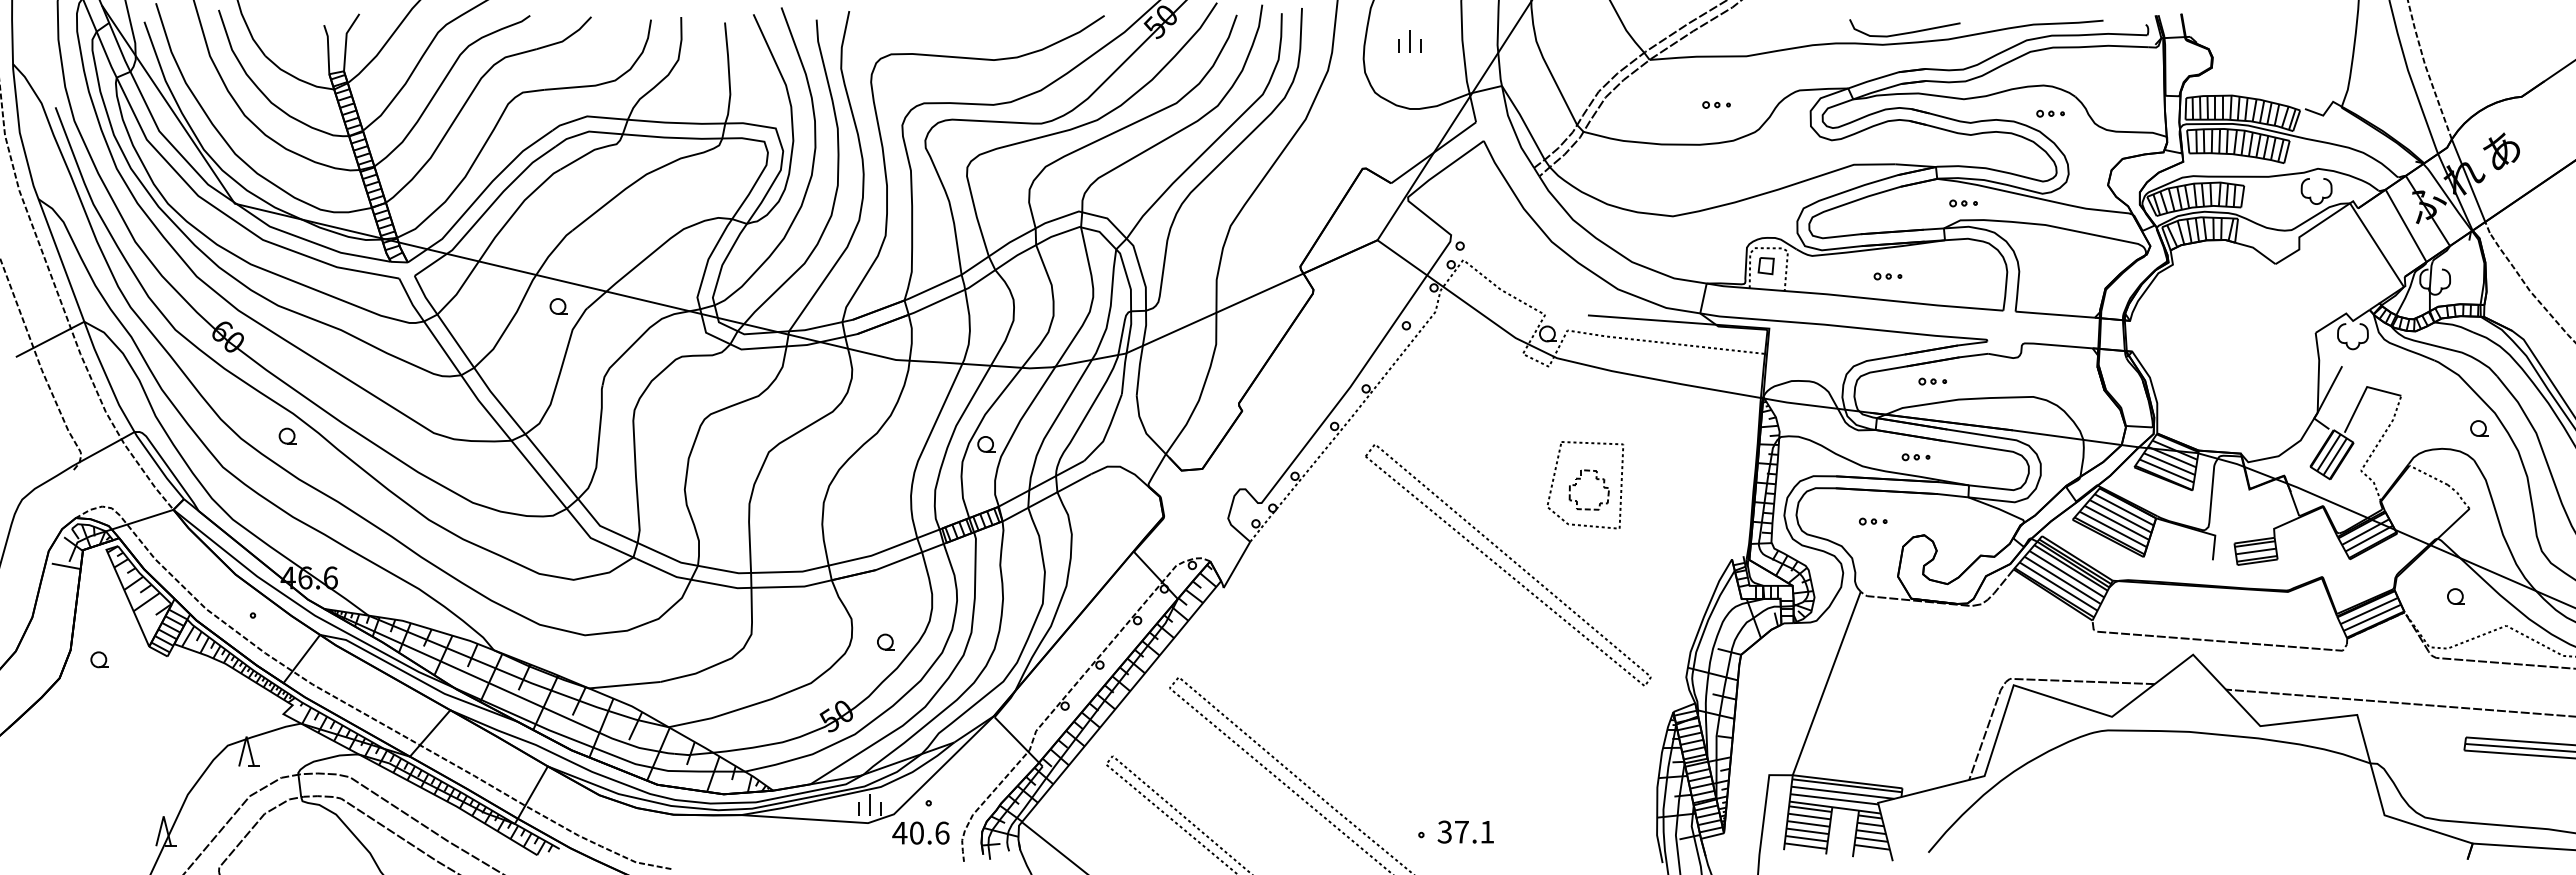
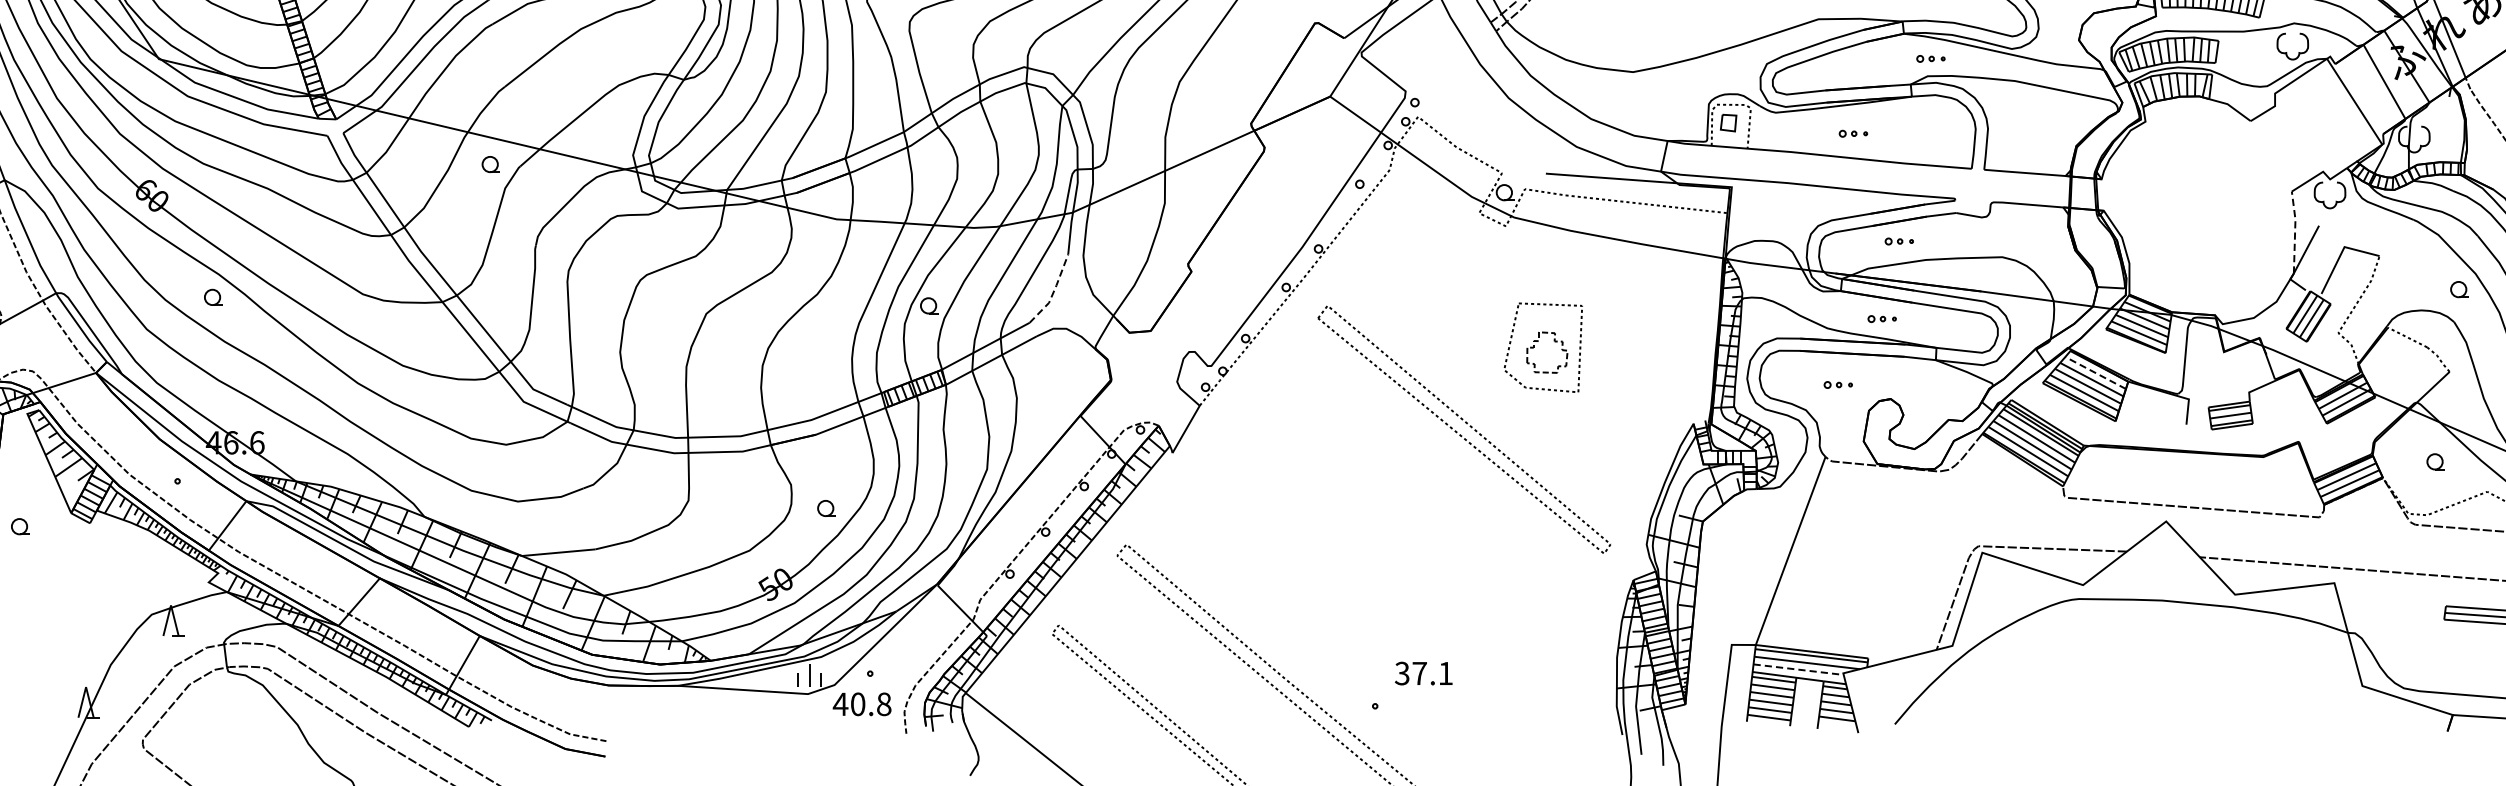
line: (2318, 372) -> (2294, 232), solid -> dashed
line: (1107, 430) -> (1053, 291), solid -> dashed
line: (2123, 509) -> (2094, 372), solid -> dashed
line: (1835, 799) -> (1799, 669), solid -> dashed
text: (1465, 831) -> (1423, 672), moved
text: (942, 832) -> (884, 703), 40.6 -> 40.8

